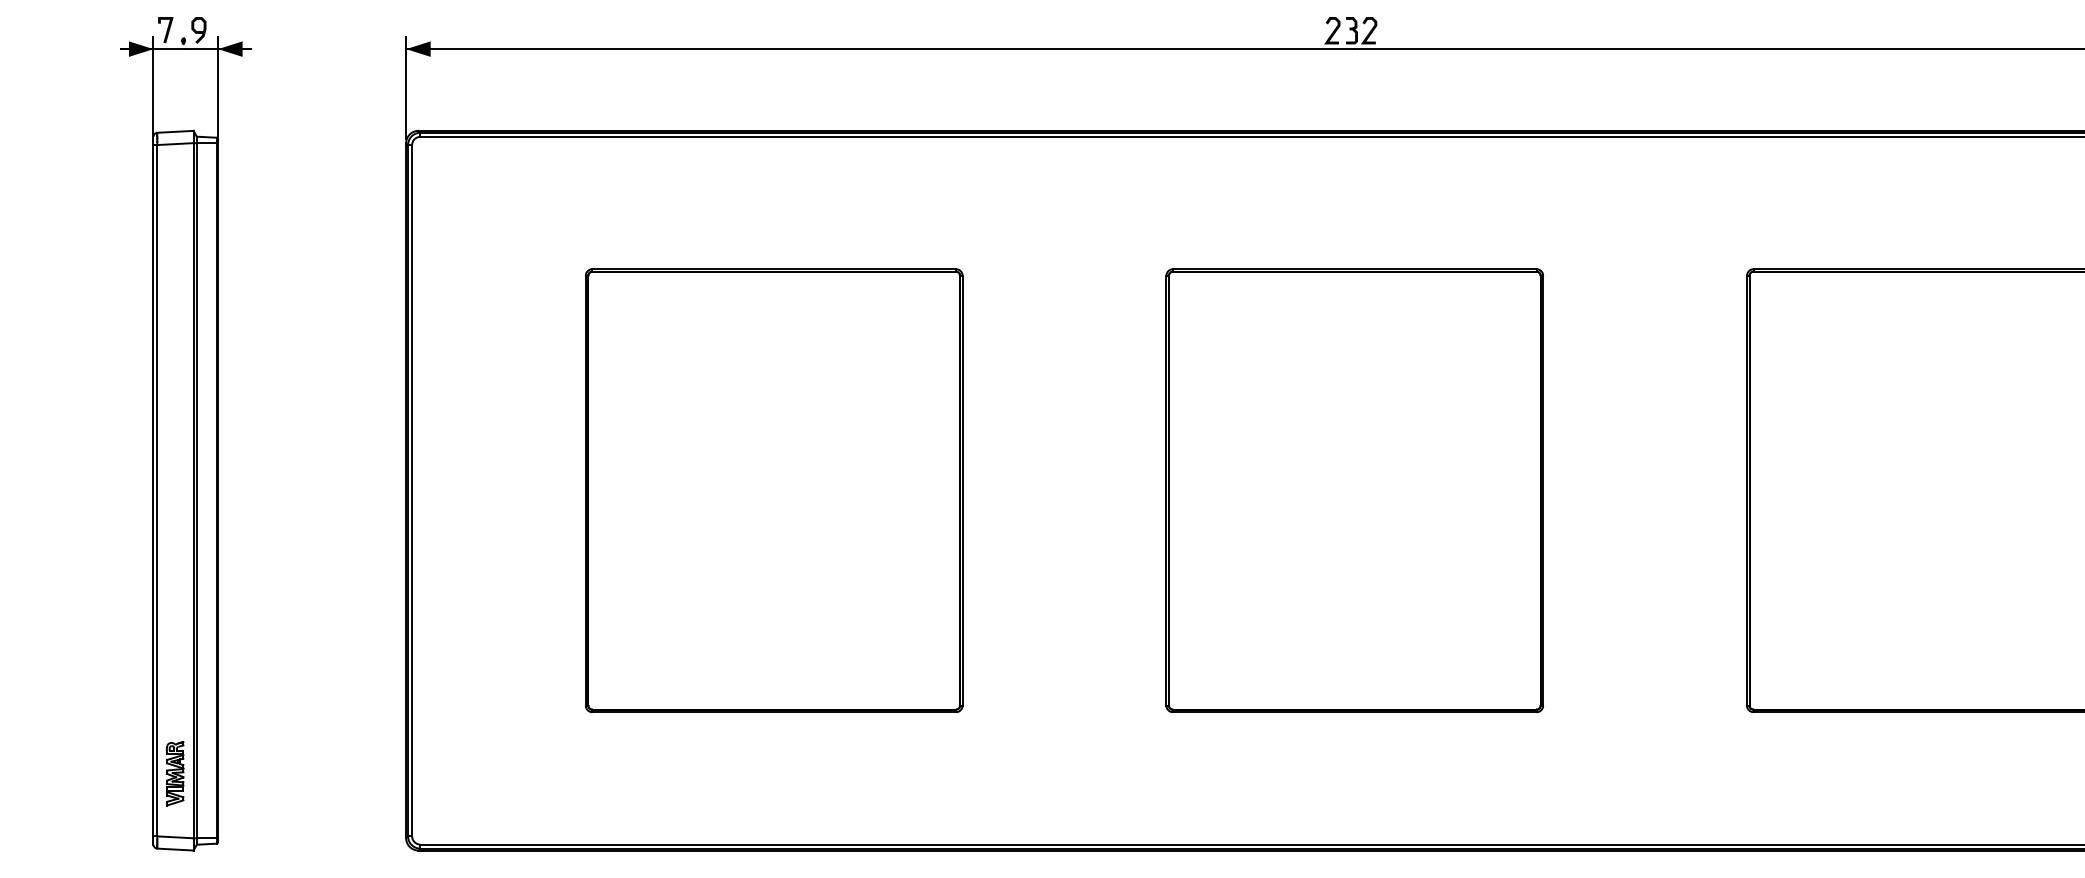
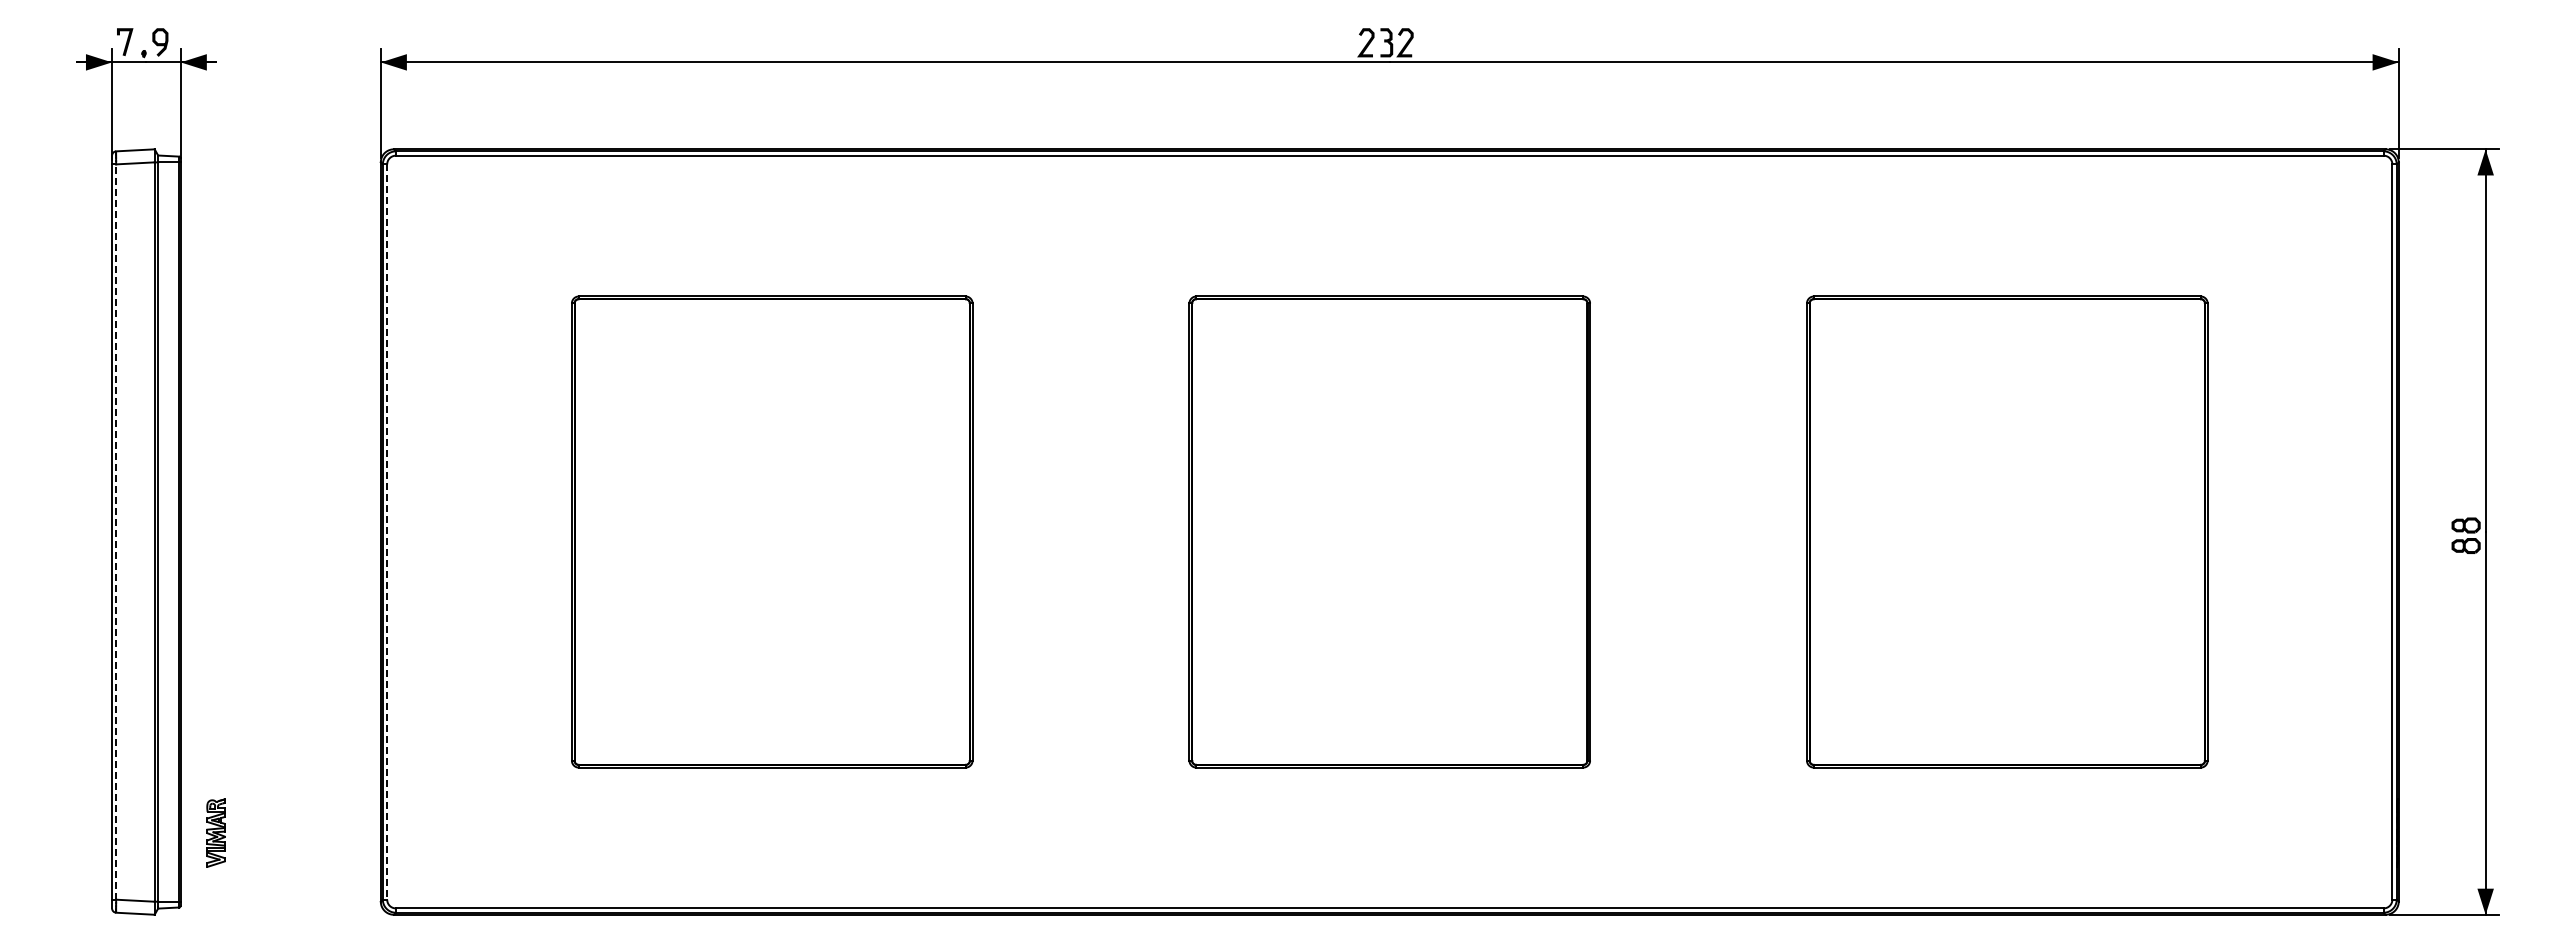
line: (157, 491) -> (116, 532), solid -> dashed
line: (412, 491) -> (387, 532), solid -> dashed
part: (174, 773) -> (215, 832), moved

